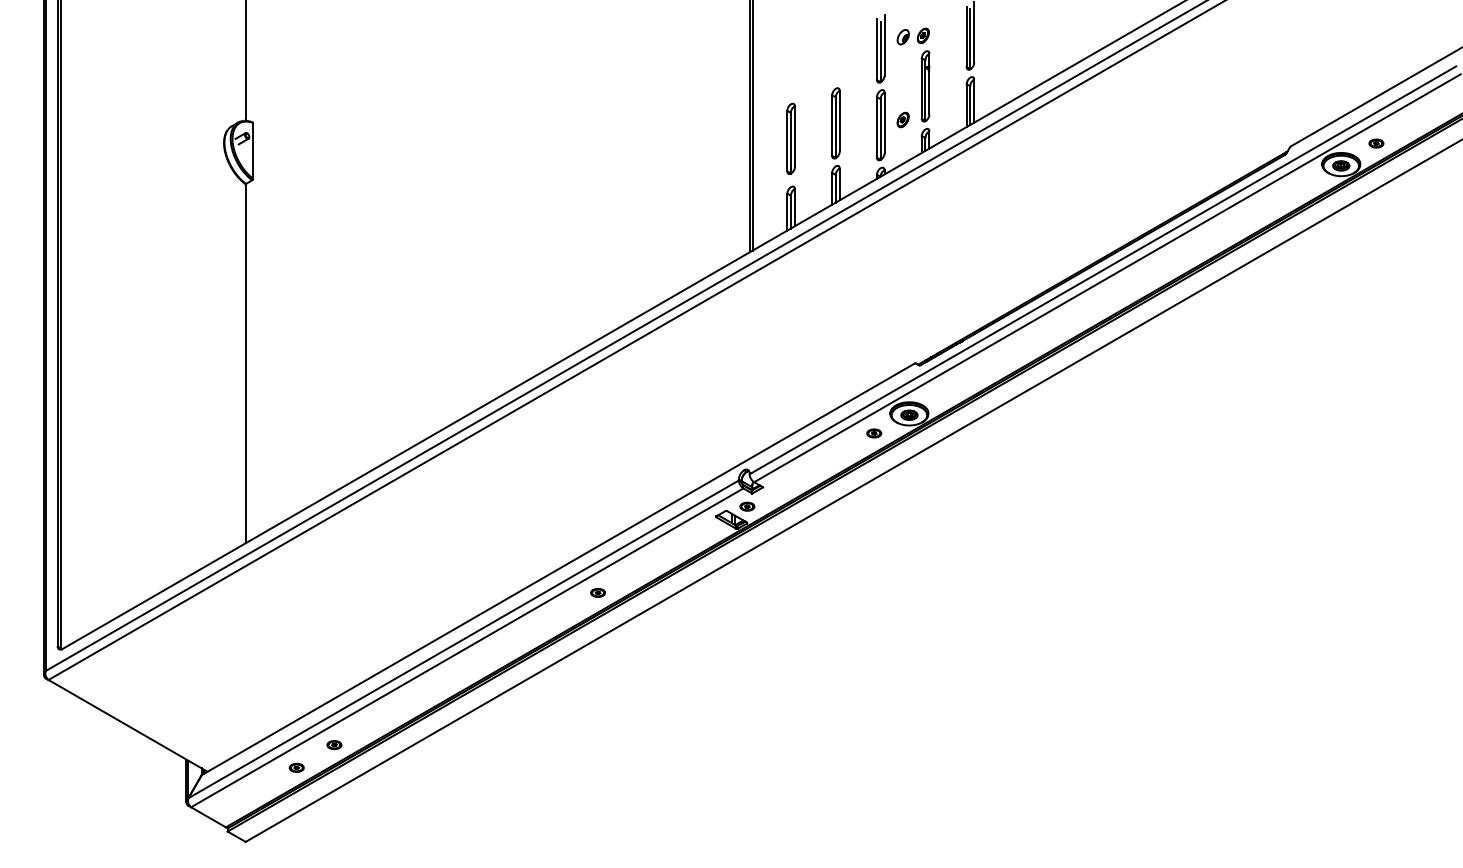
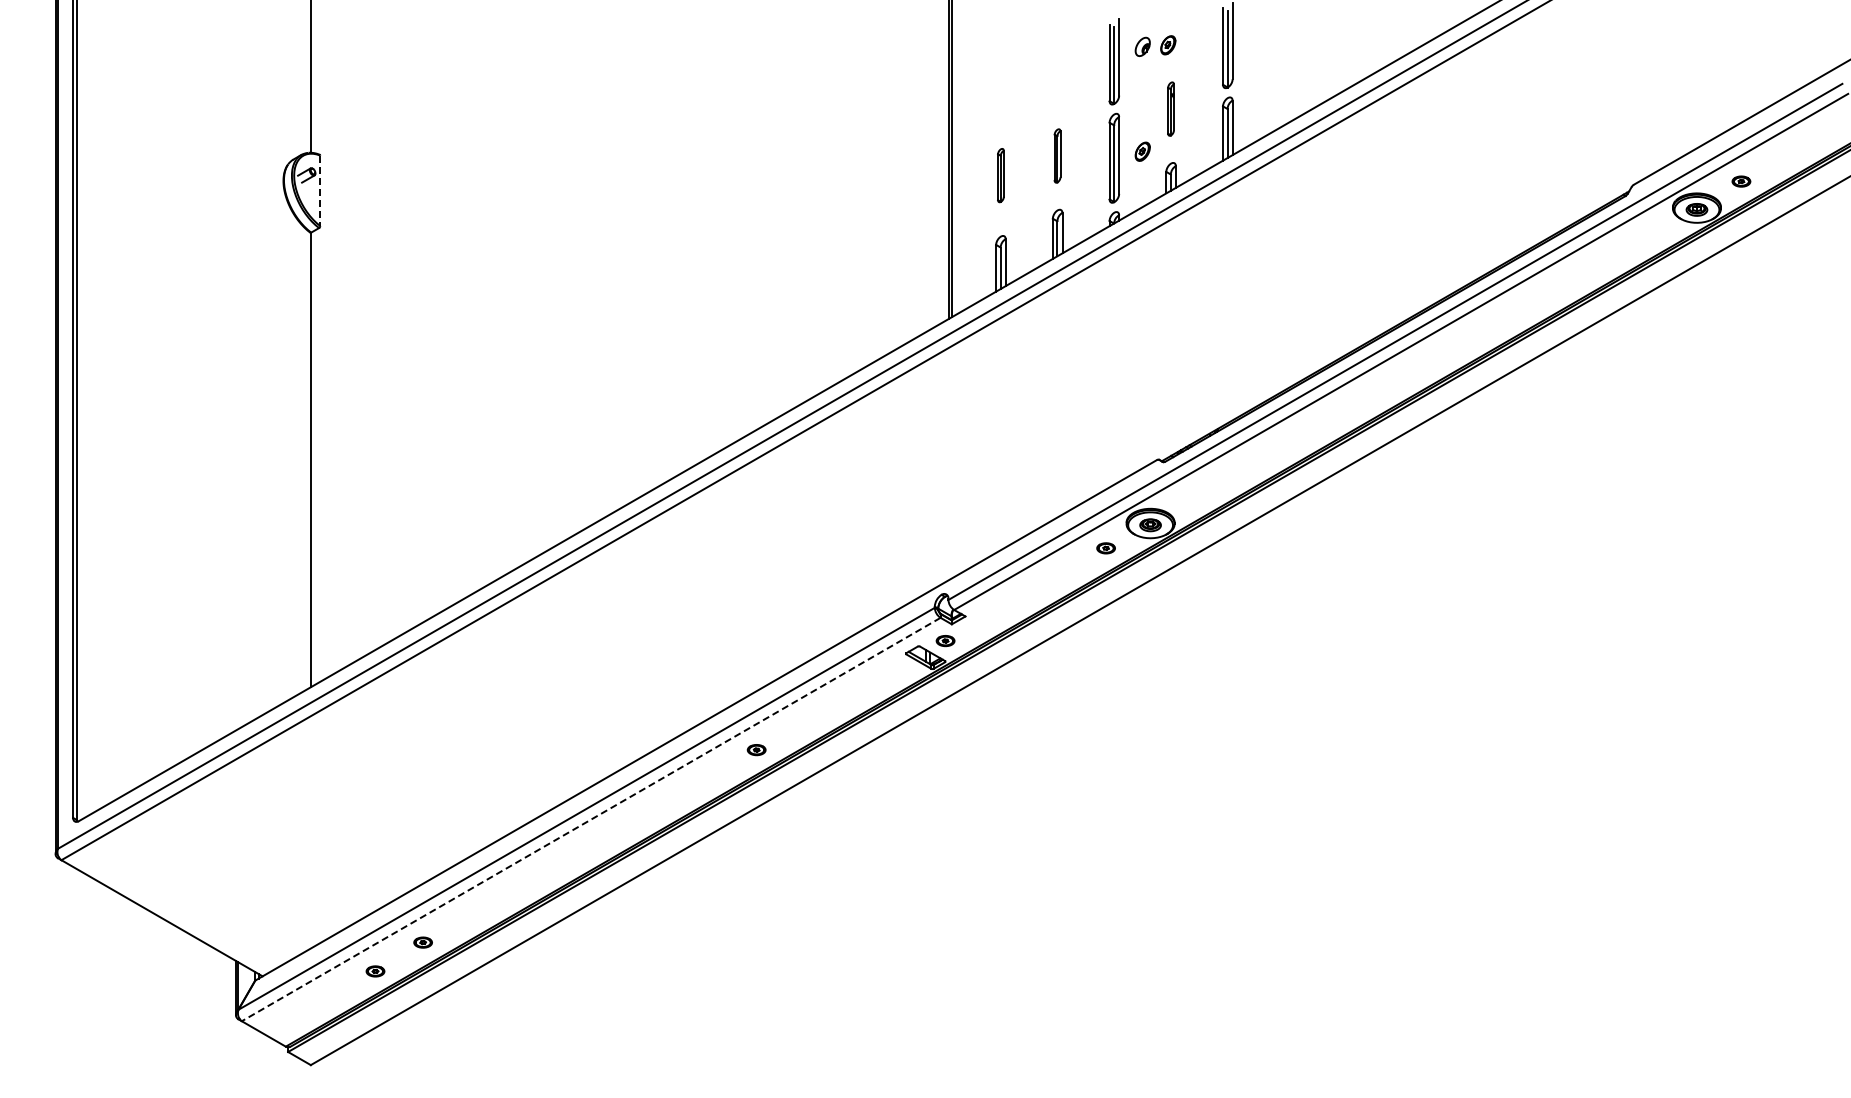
part: (925, 85) -> (1170, 108), size x0.6
part: (835, 122) -> (1057, 155), size x0.6
part: (790, 138) -> (1000, 175), size x0.6
line: (253, 151) -> (320, 191), solid -> dashed
line: (466, 647) -> (590, 819), solid -> dashed

